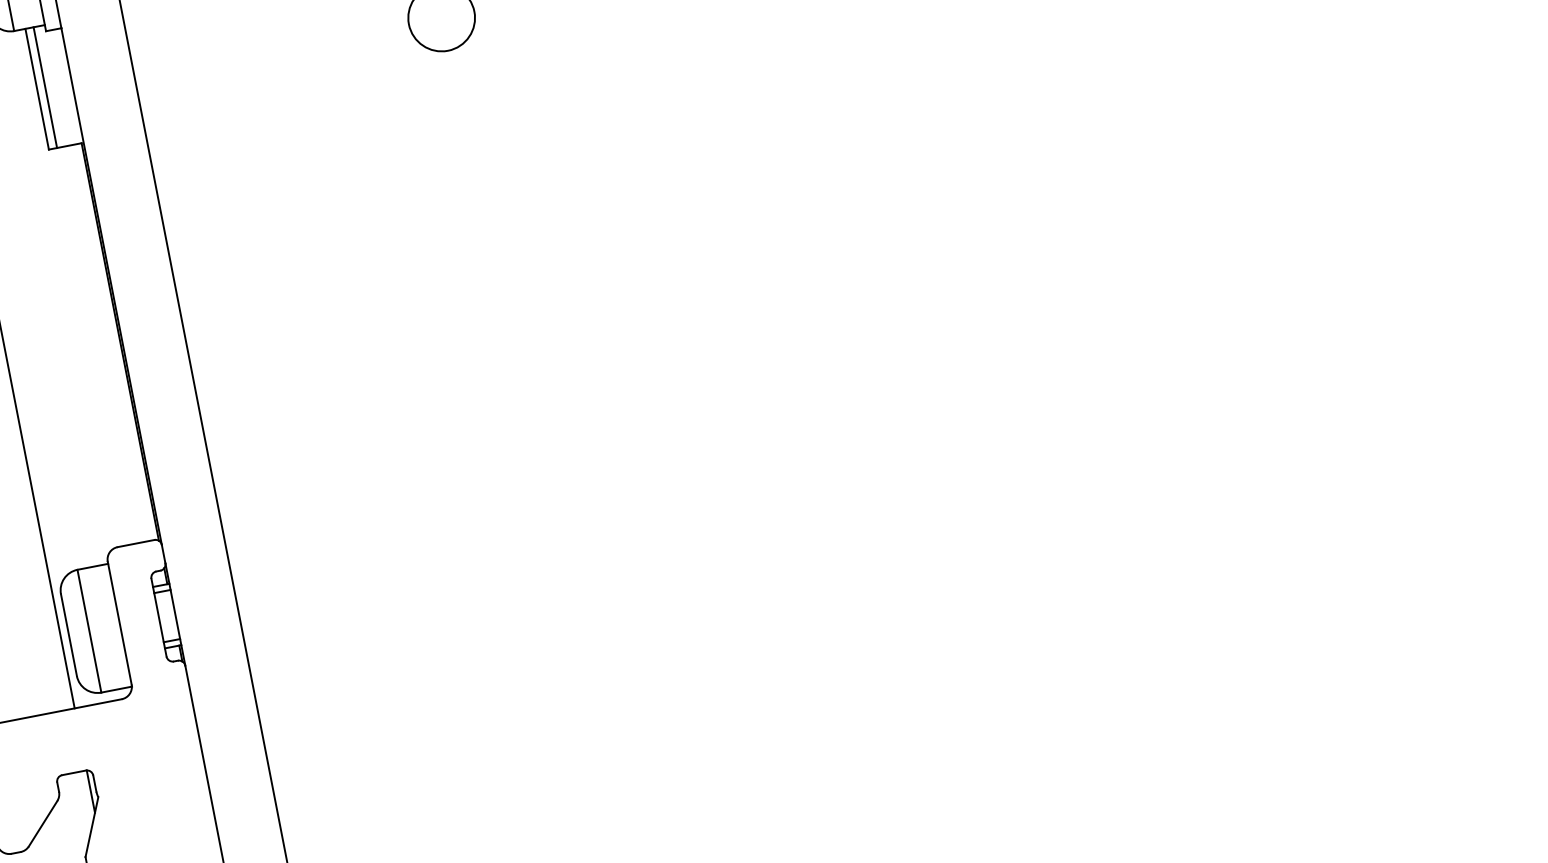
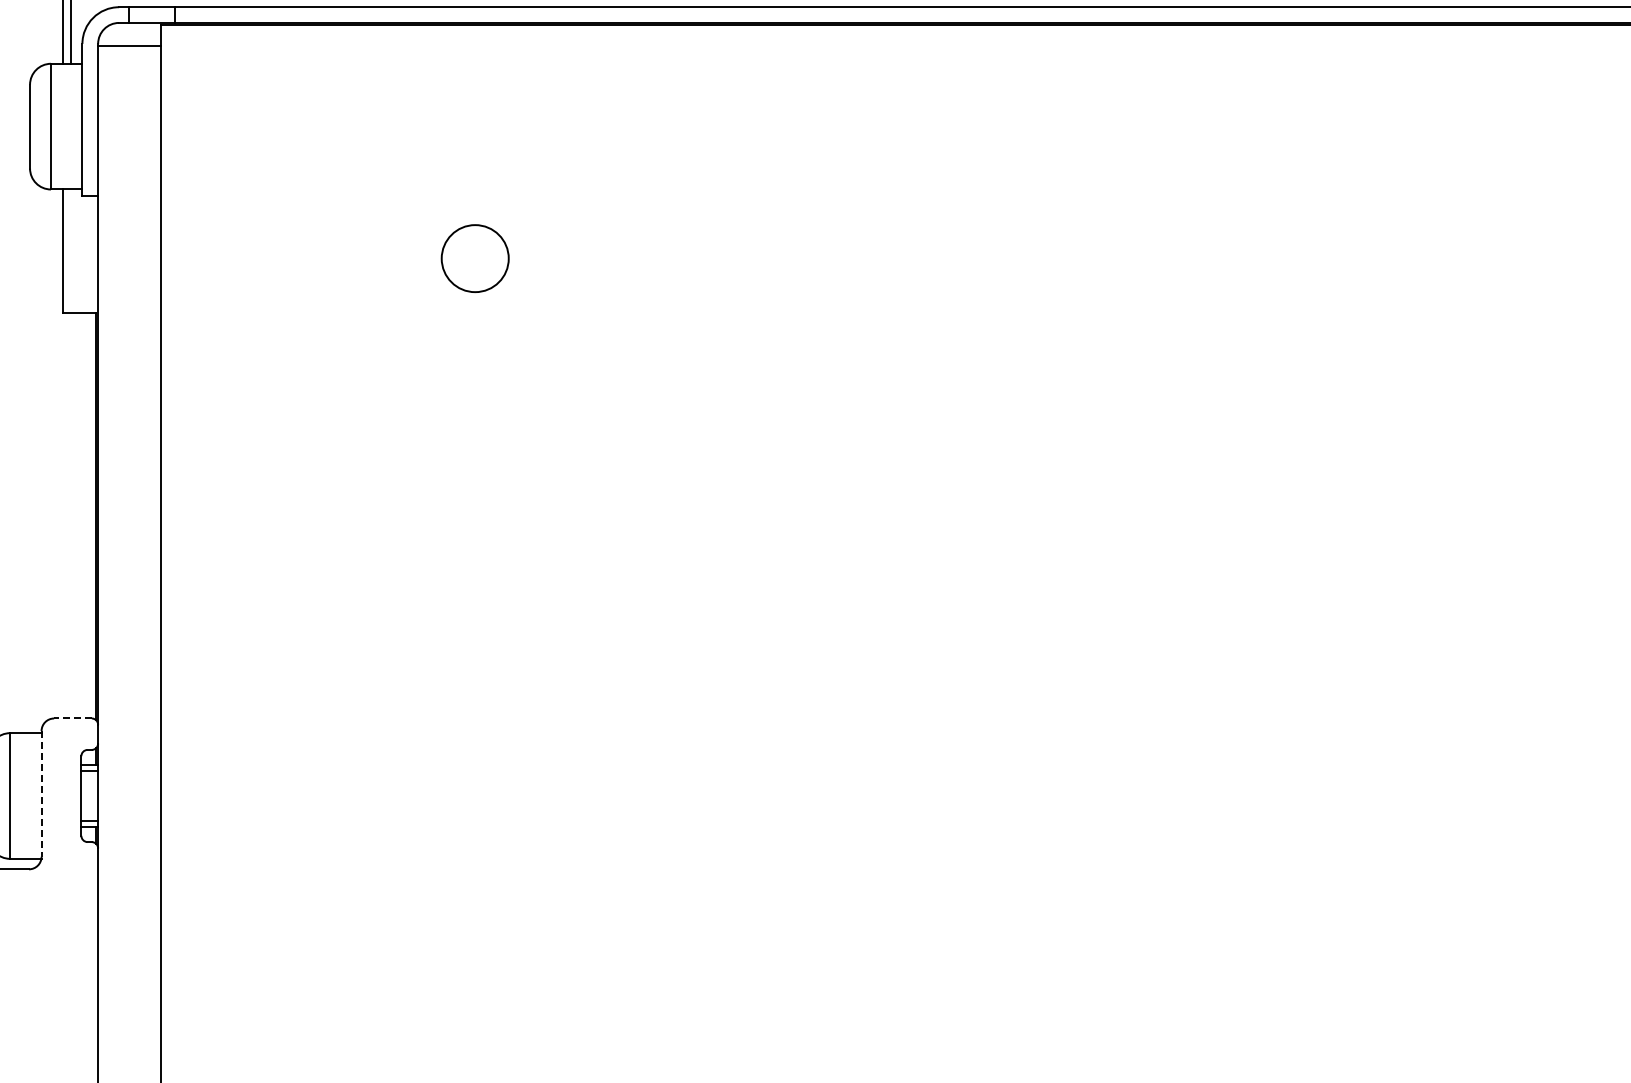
line: (44, 87) -> (70, 251), removed
line: (136, 543) -> (73, 718), solid -> dashed
line: (119, 622) -> (41, 793), solid -> dashed

